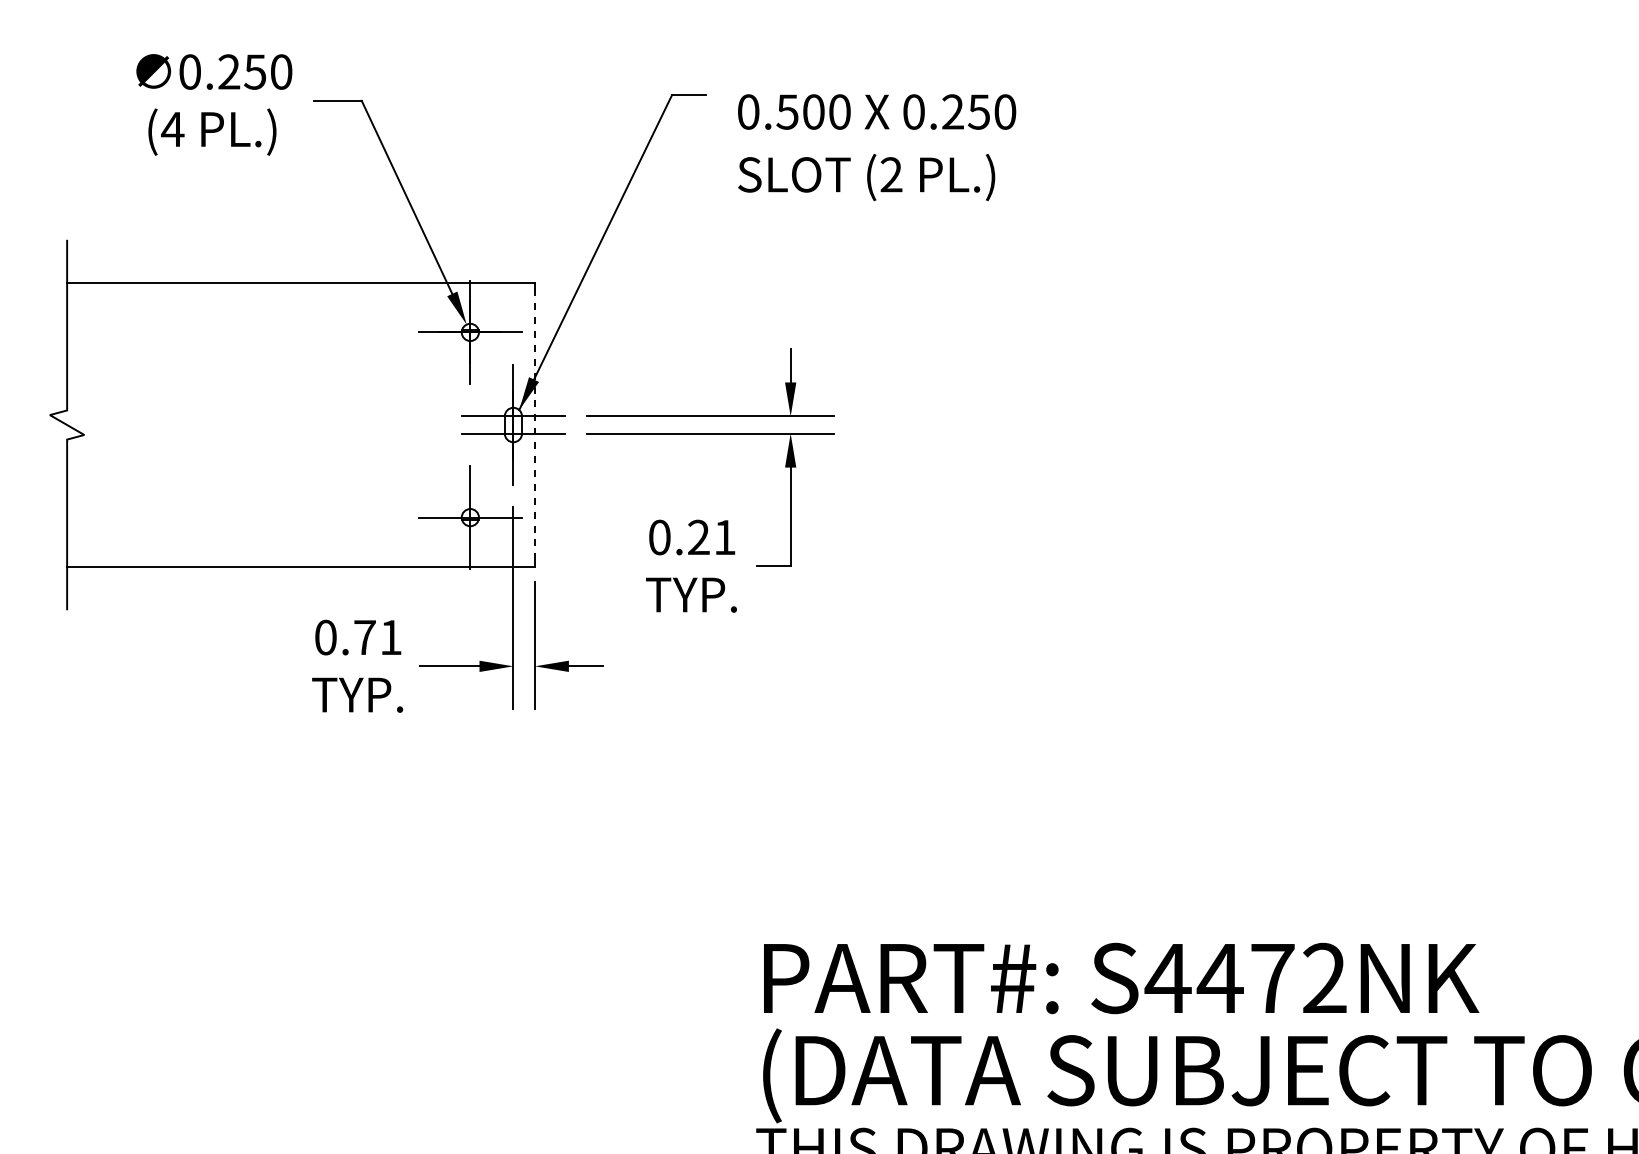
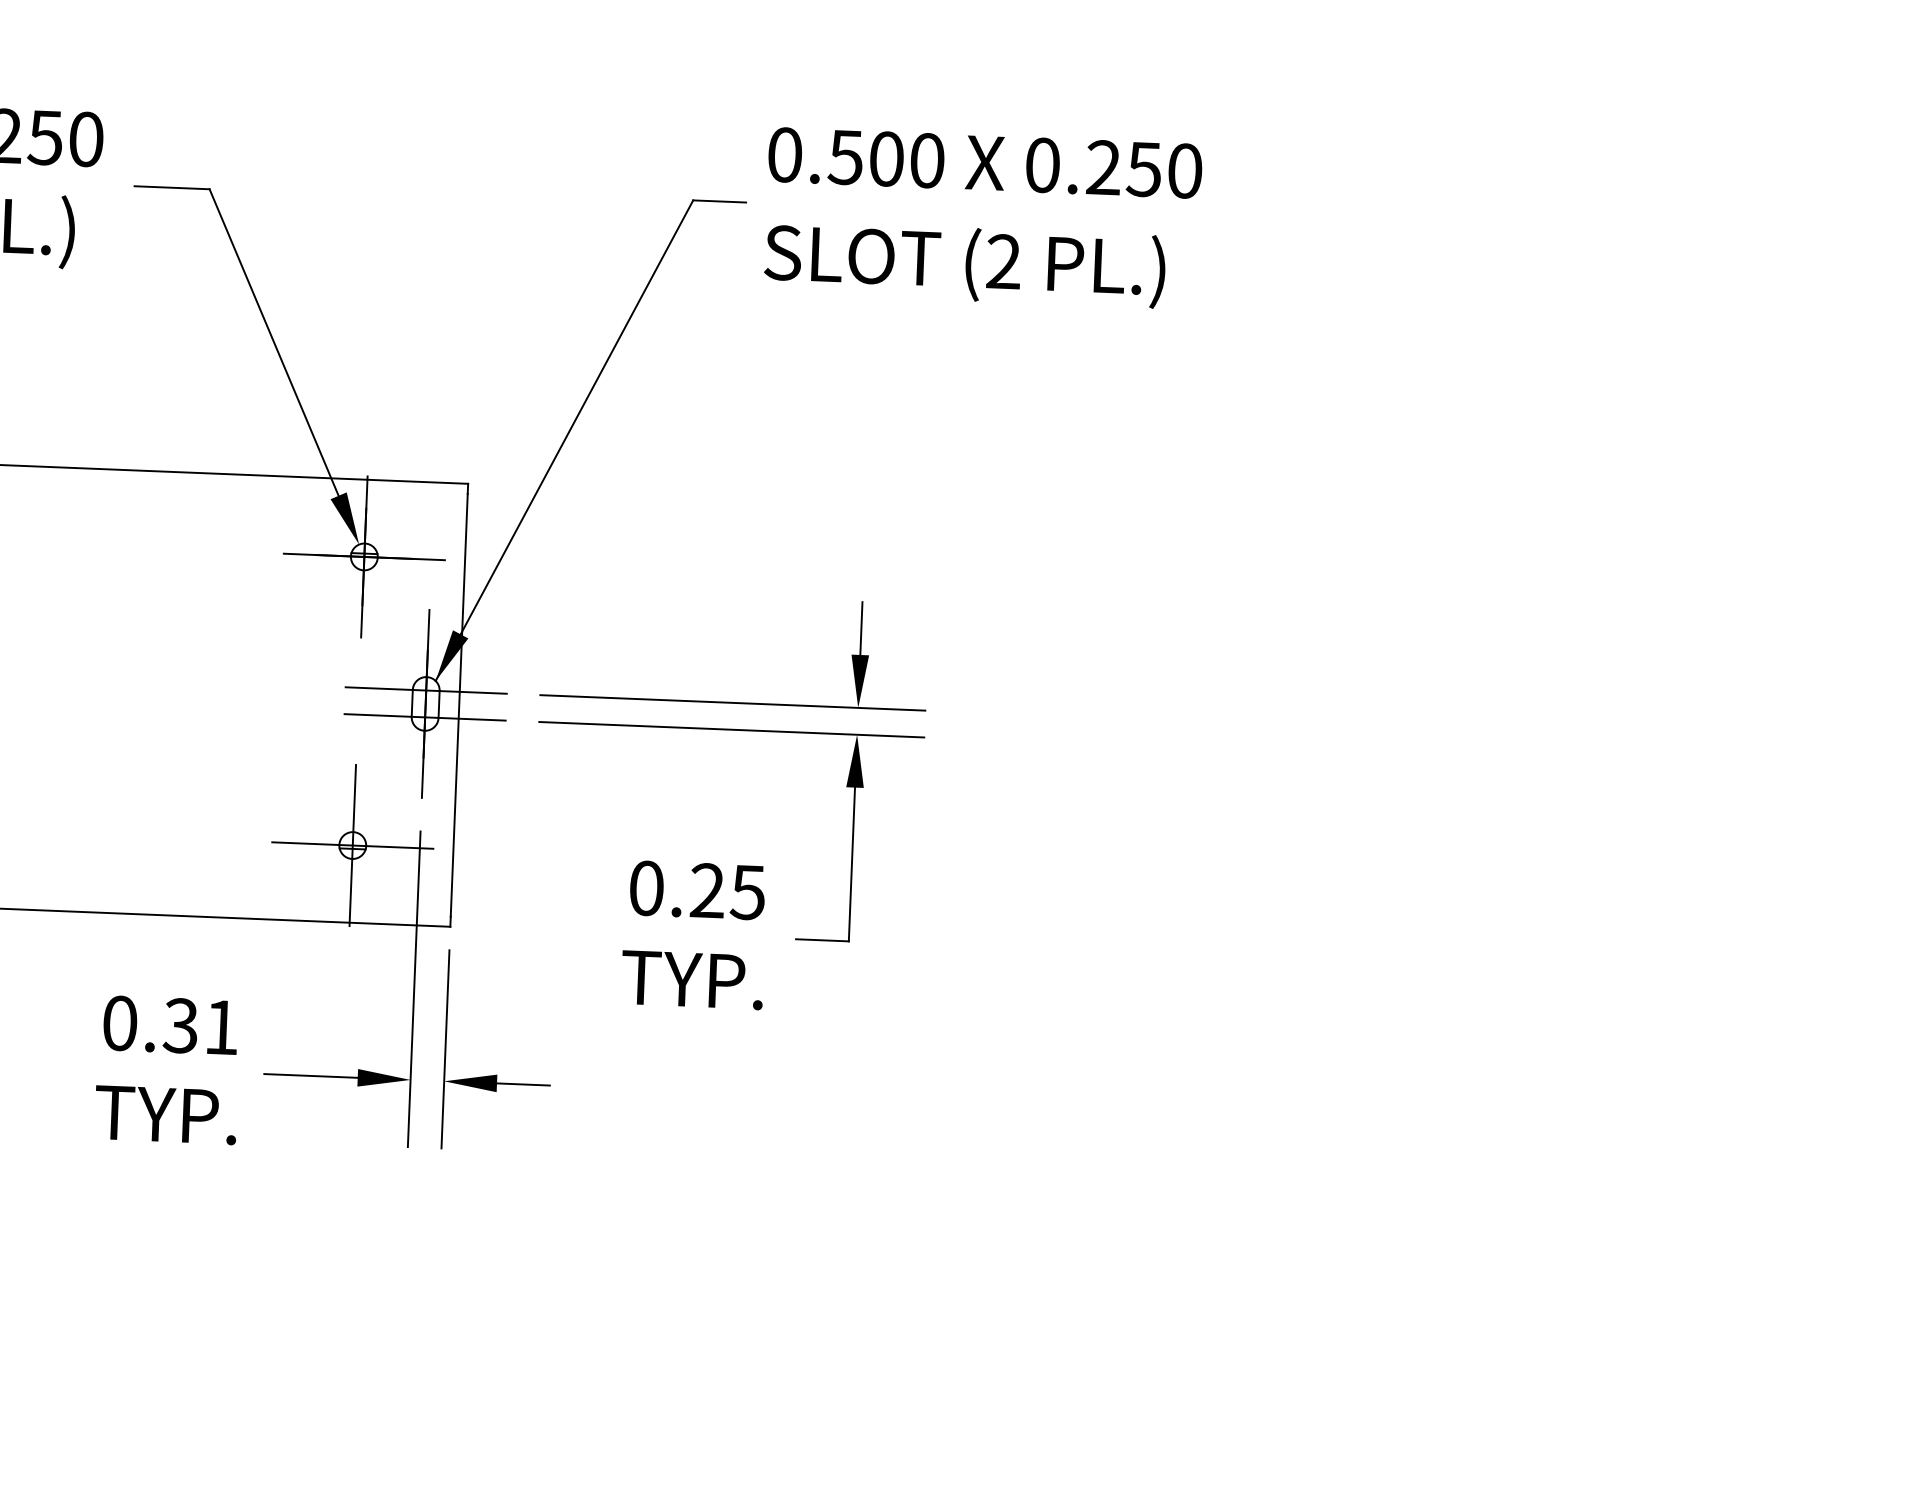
text: (877, 147) -> (983, 218), moved
line: (534, 425) -> (458, 705), dashed -> solid
text: (724, 537) -> (747, 892), 0.21 -> 0.25
text: (364, 637) -> (180, 1025), 0.71 -> 0.31

